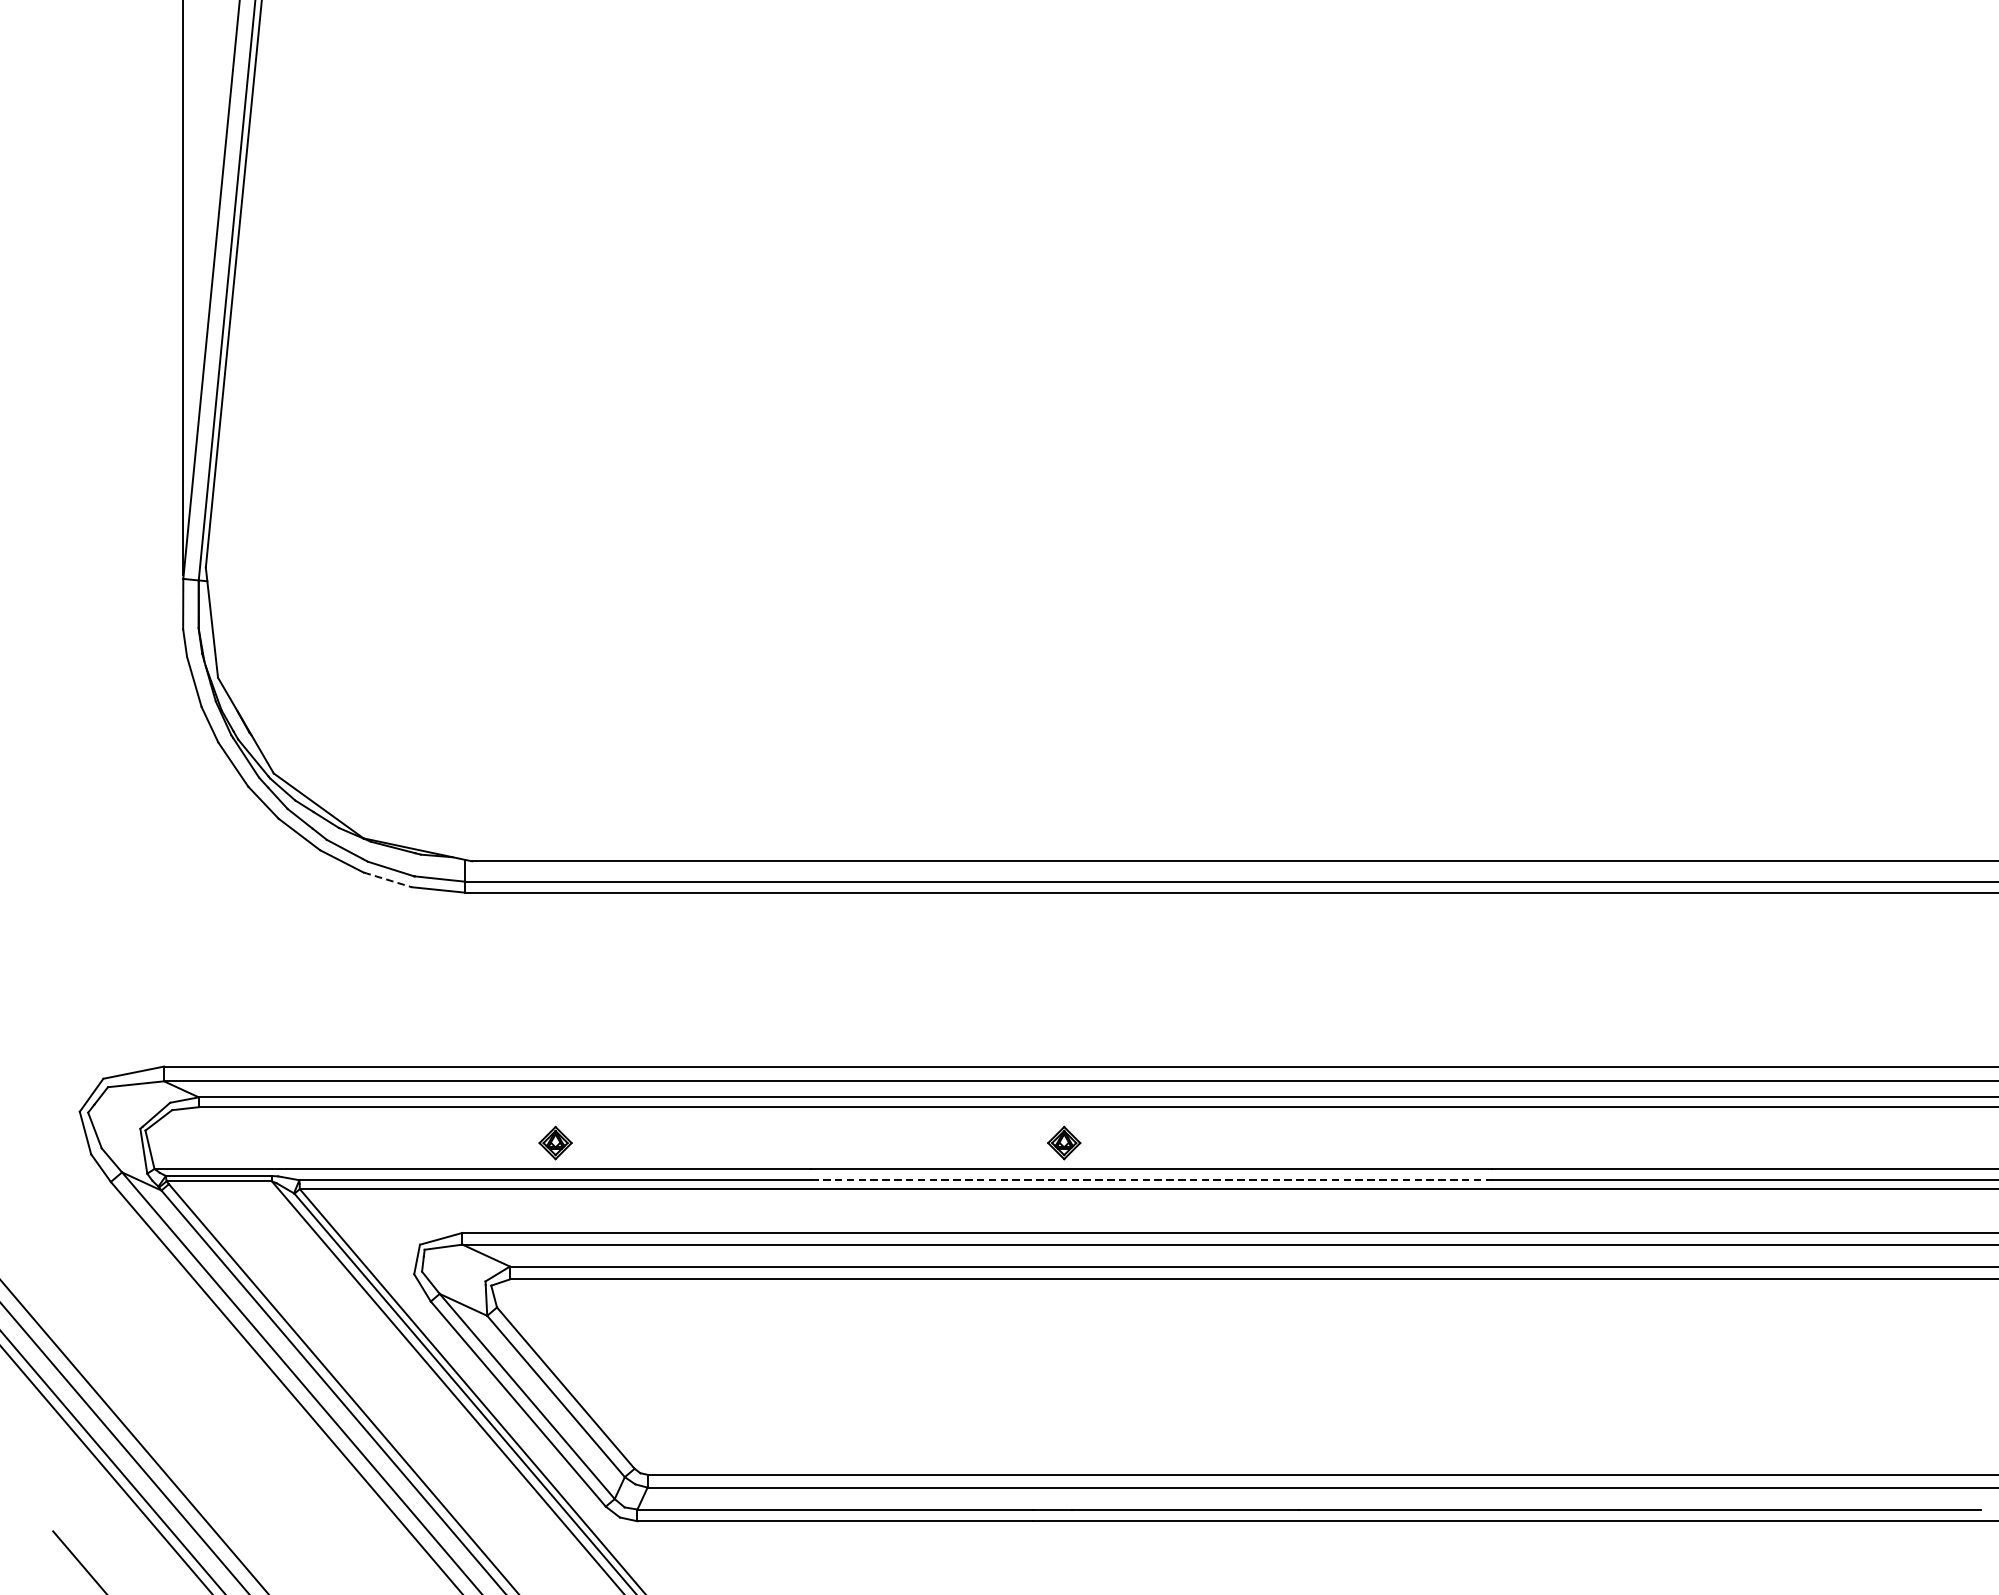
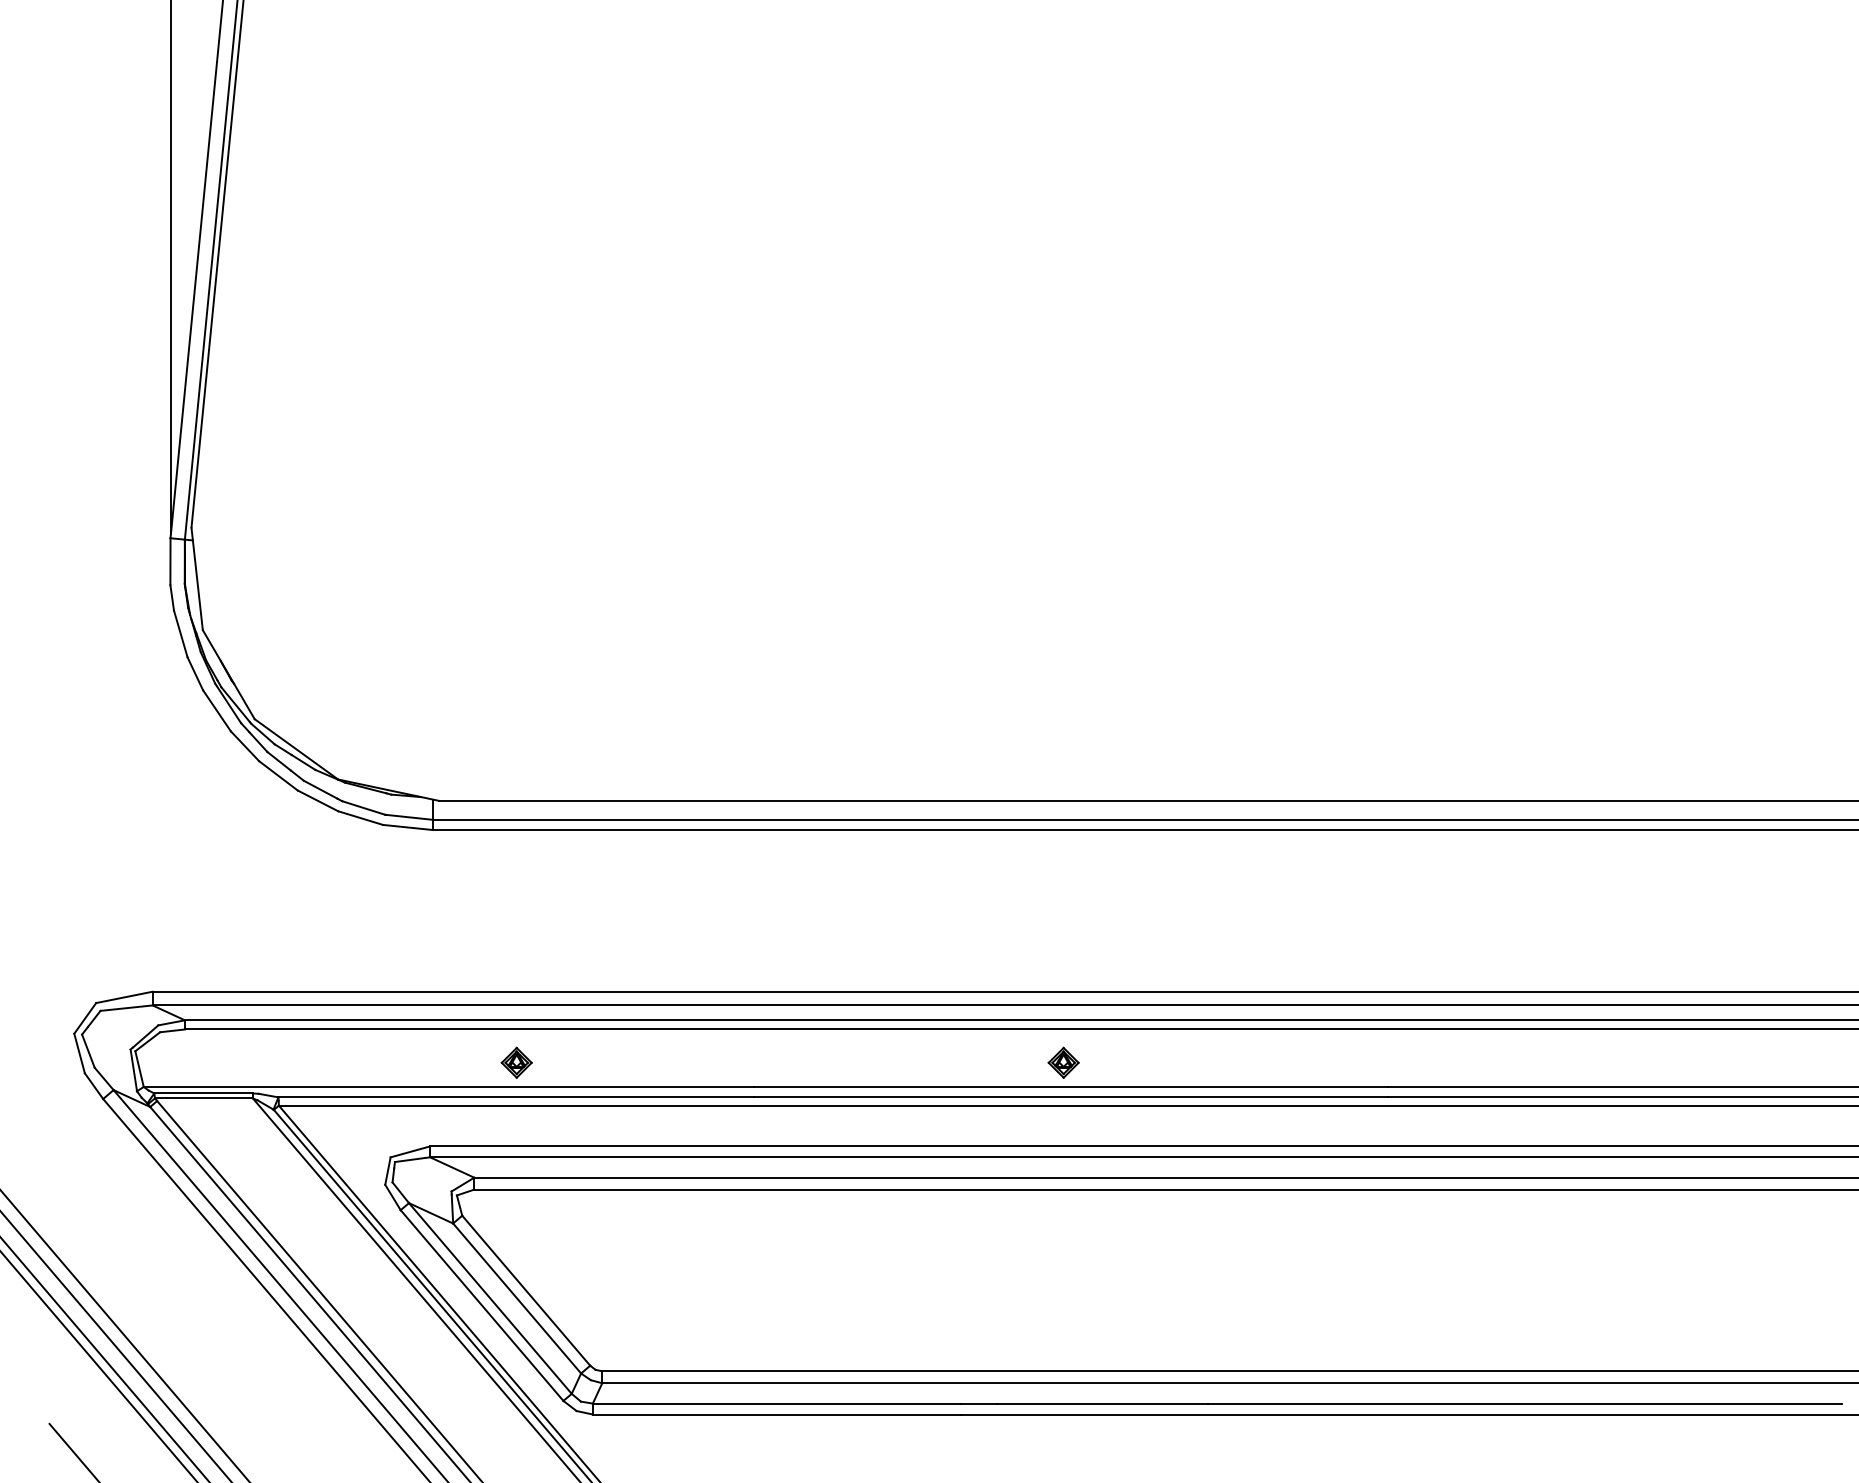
line: (388, 880) -> (361, 818), dashed -> solid
part: (1064, 1142) -> (1063, 1062), moved
line: (1152, 1180) -> (1071, 1097), dashed -> solid

